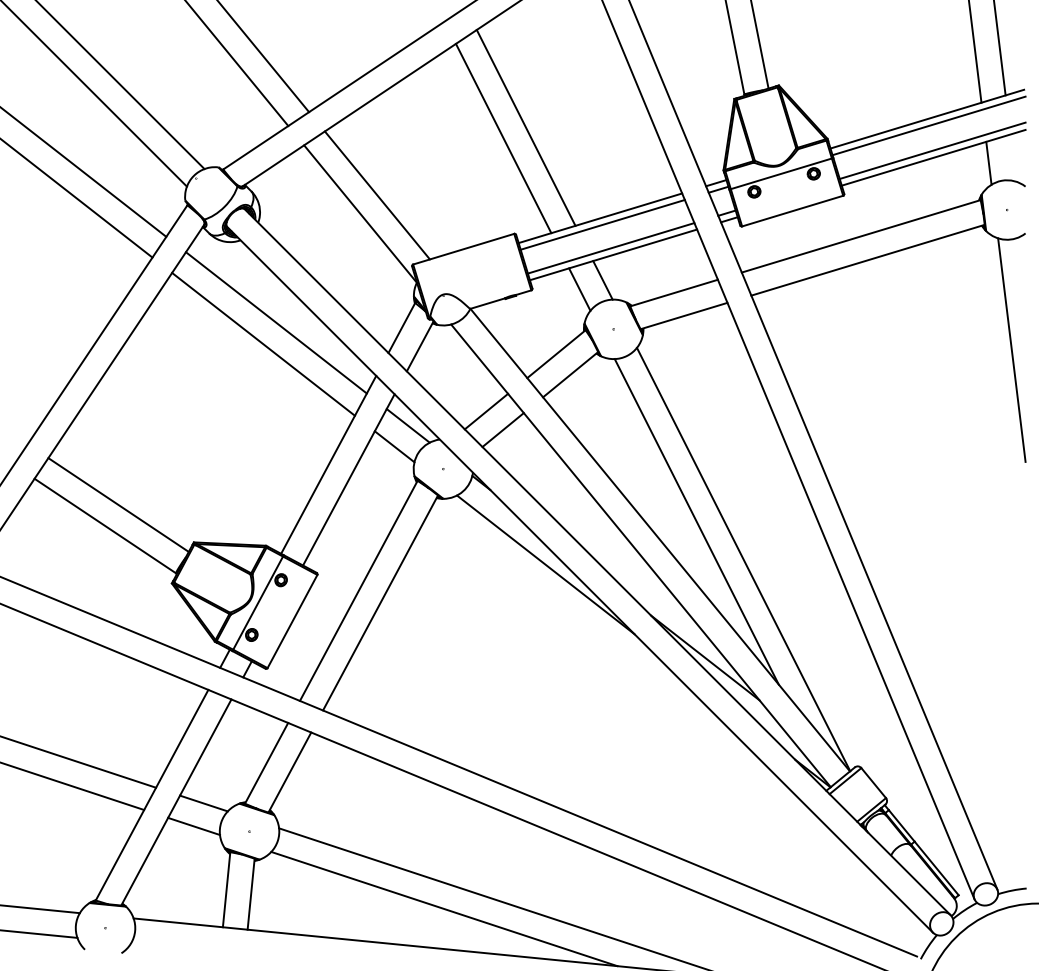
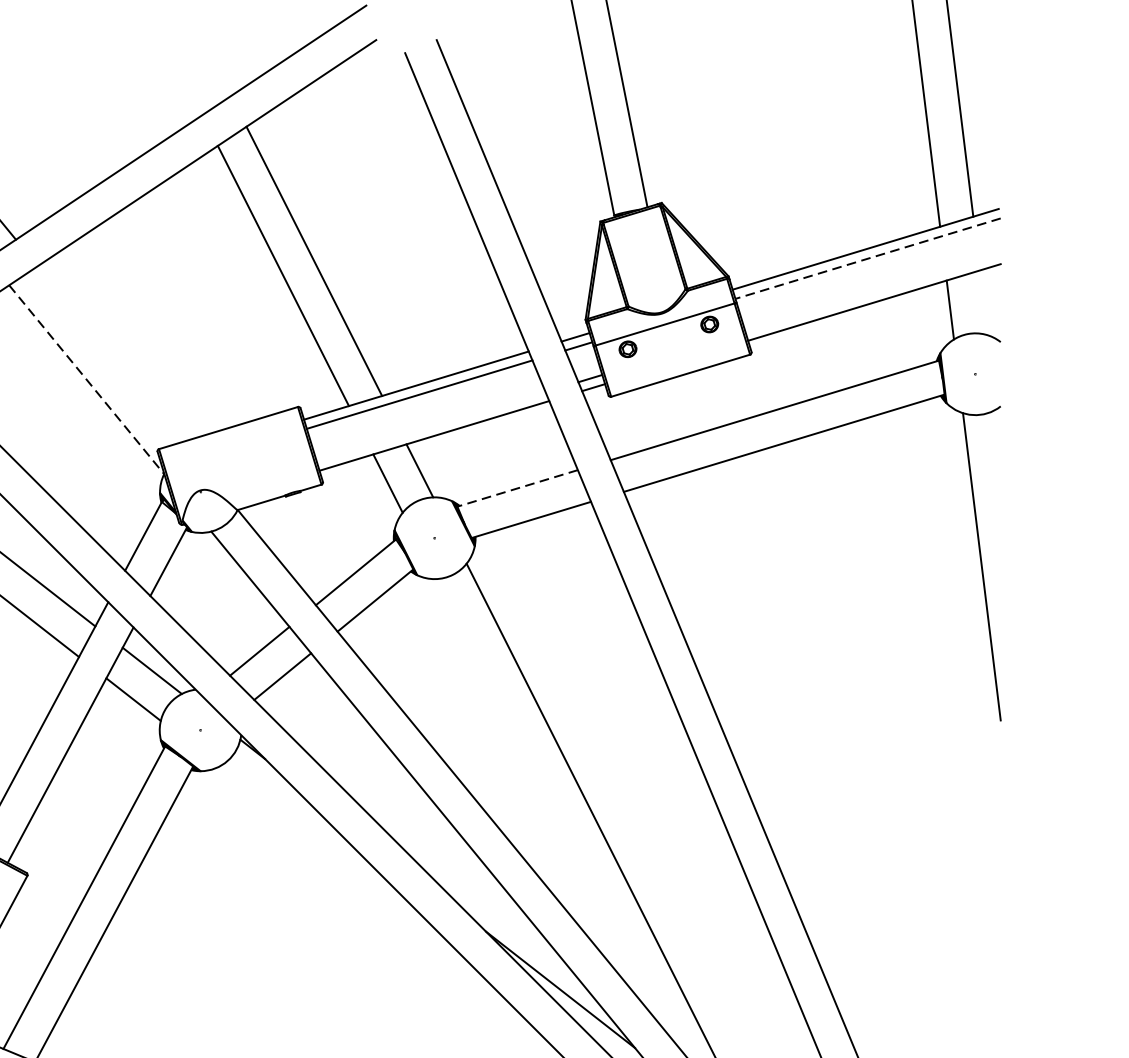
line: (929, 125) -> (868, 258), solid -> dashed
line: (932, 150) -> (872, 292), removed
line: (376, 195) -> (108, 354), removed
line: (360, 214) -> (86, 380), solid -> dashed
line: (610, 248) -> (430, 427), removed
line: (674, 293) -> (518, 488), solid -> dashed
line: (696, 521) -> (548, 802), removed
line: (545, 564) -> (340, 861), removed

